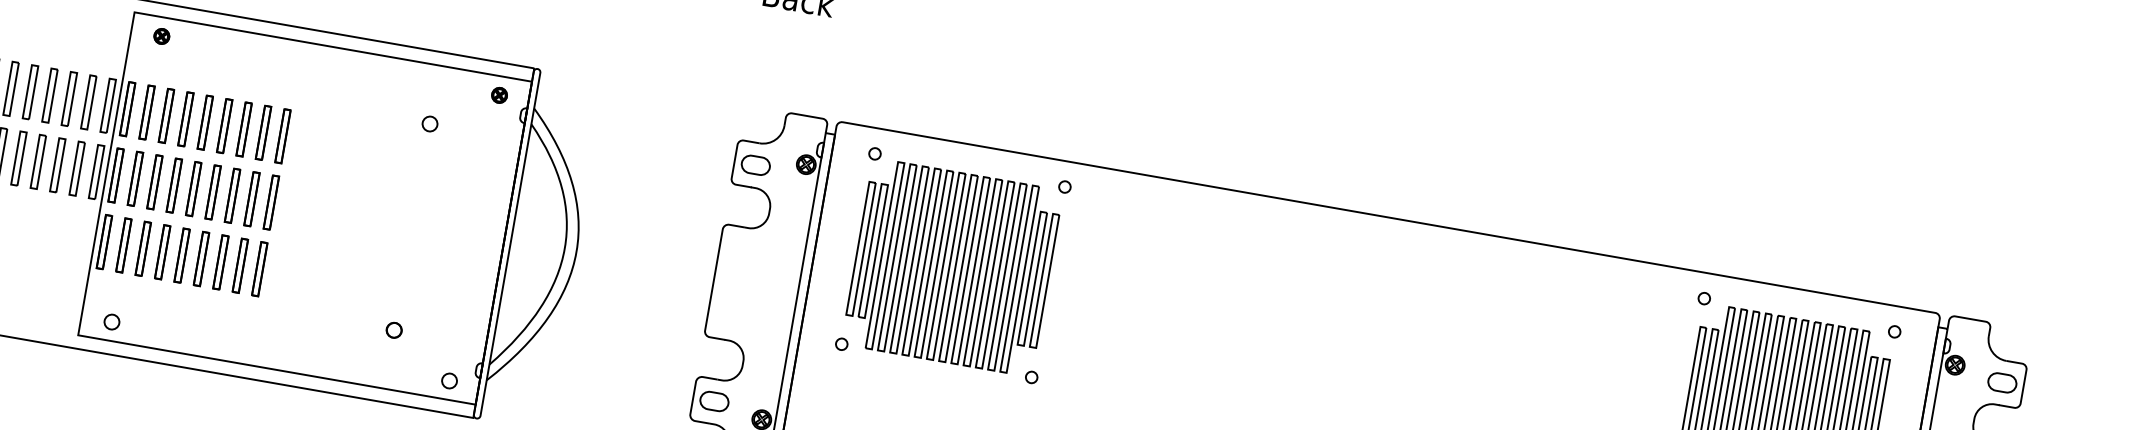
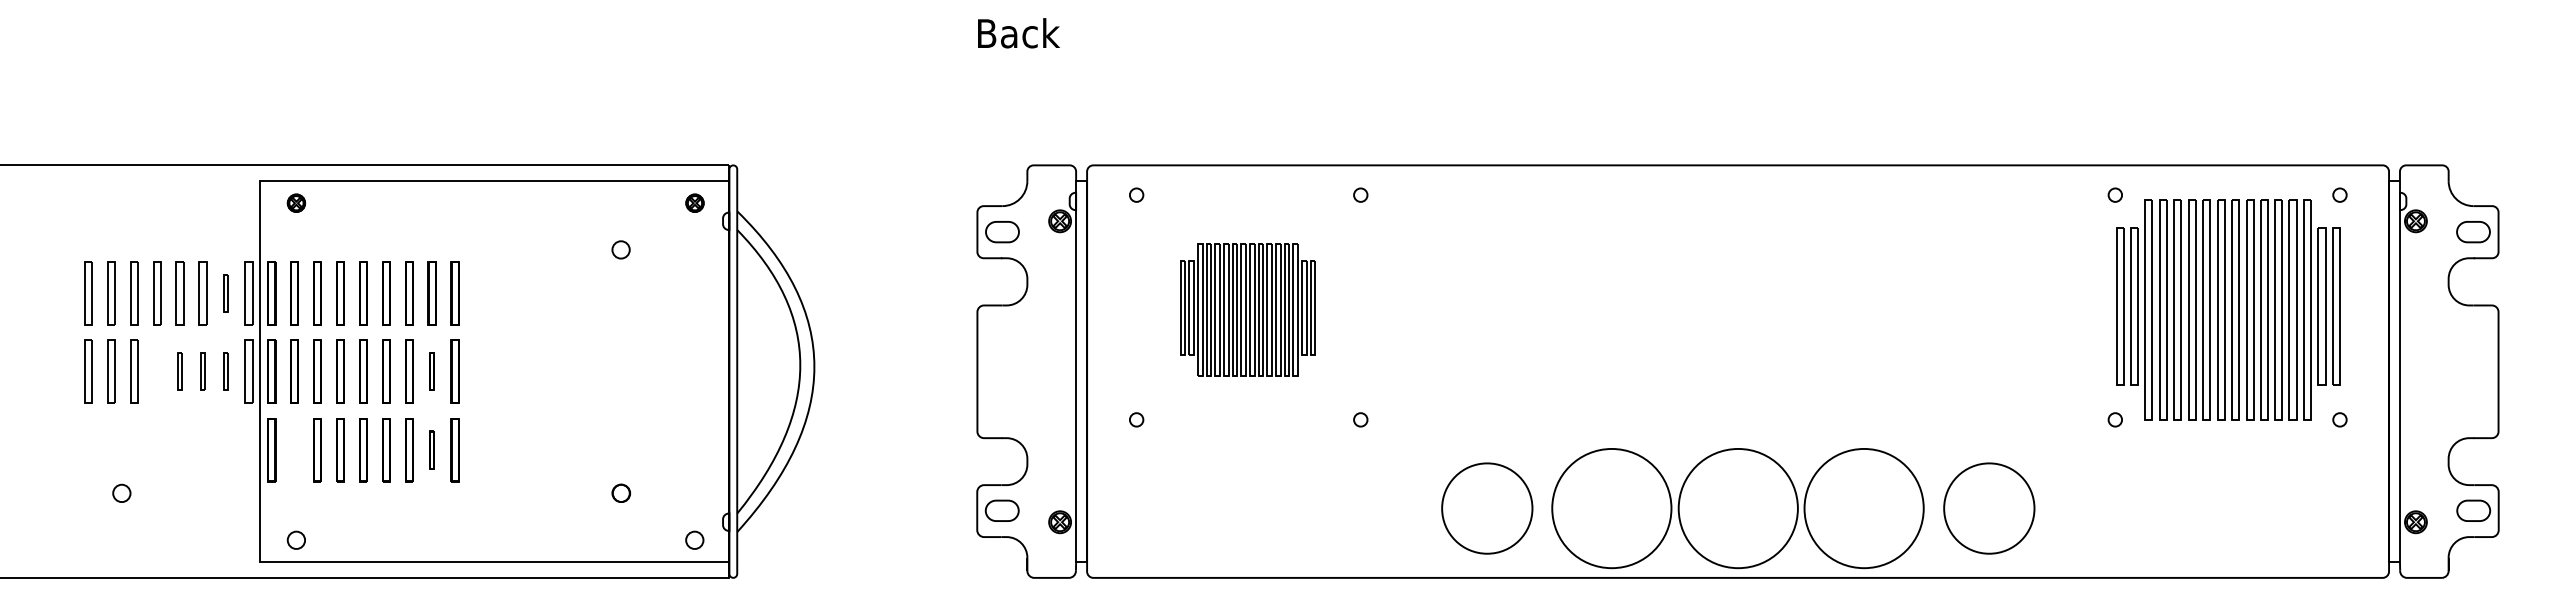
part: (88, 102) -> (225, 293), size x0.6
part: (19, 158) -> (157, 371), removed
part: (37, 161) -> (179, 371), size x0.6
part: (57, 165) -> (202, 371), size x0.6
part: (76, 168) -> (225, 371), size x0.6
part: (251, 199) -> (431, 371), size x0.6
part: (123, 245) -> (294, 450), removed
part: (239, 265) -> (431, 450), size x0.6
part: (952, 267) -> (1247, 309), size x0.6

